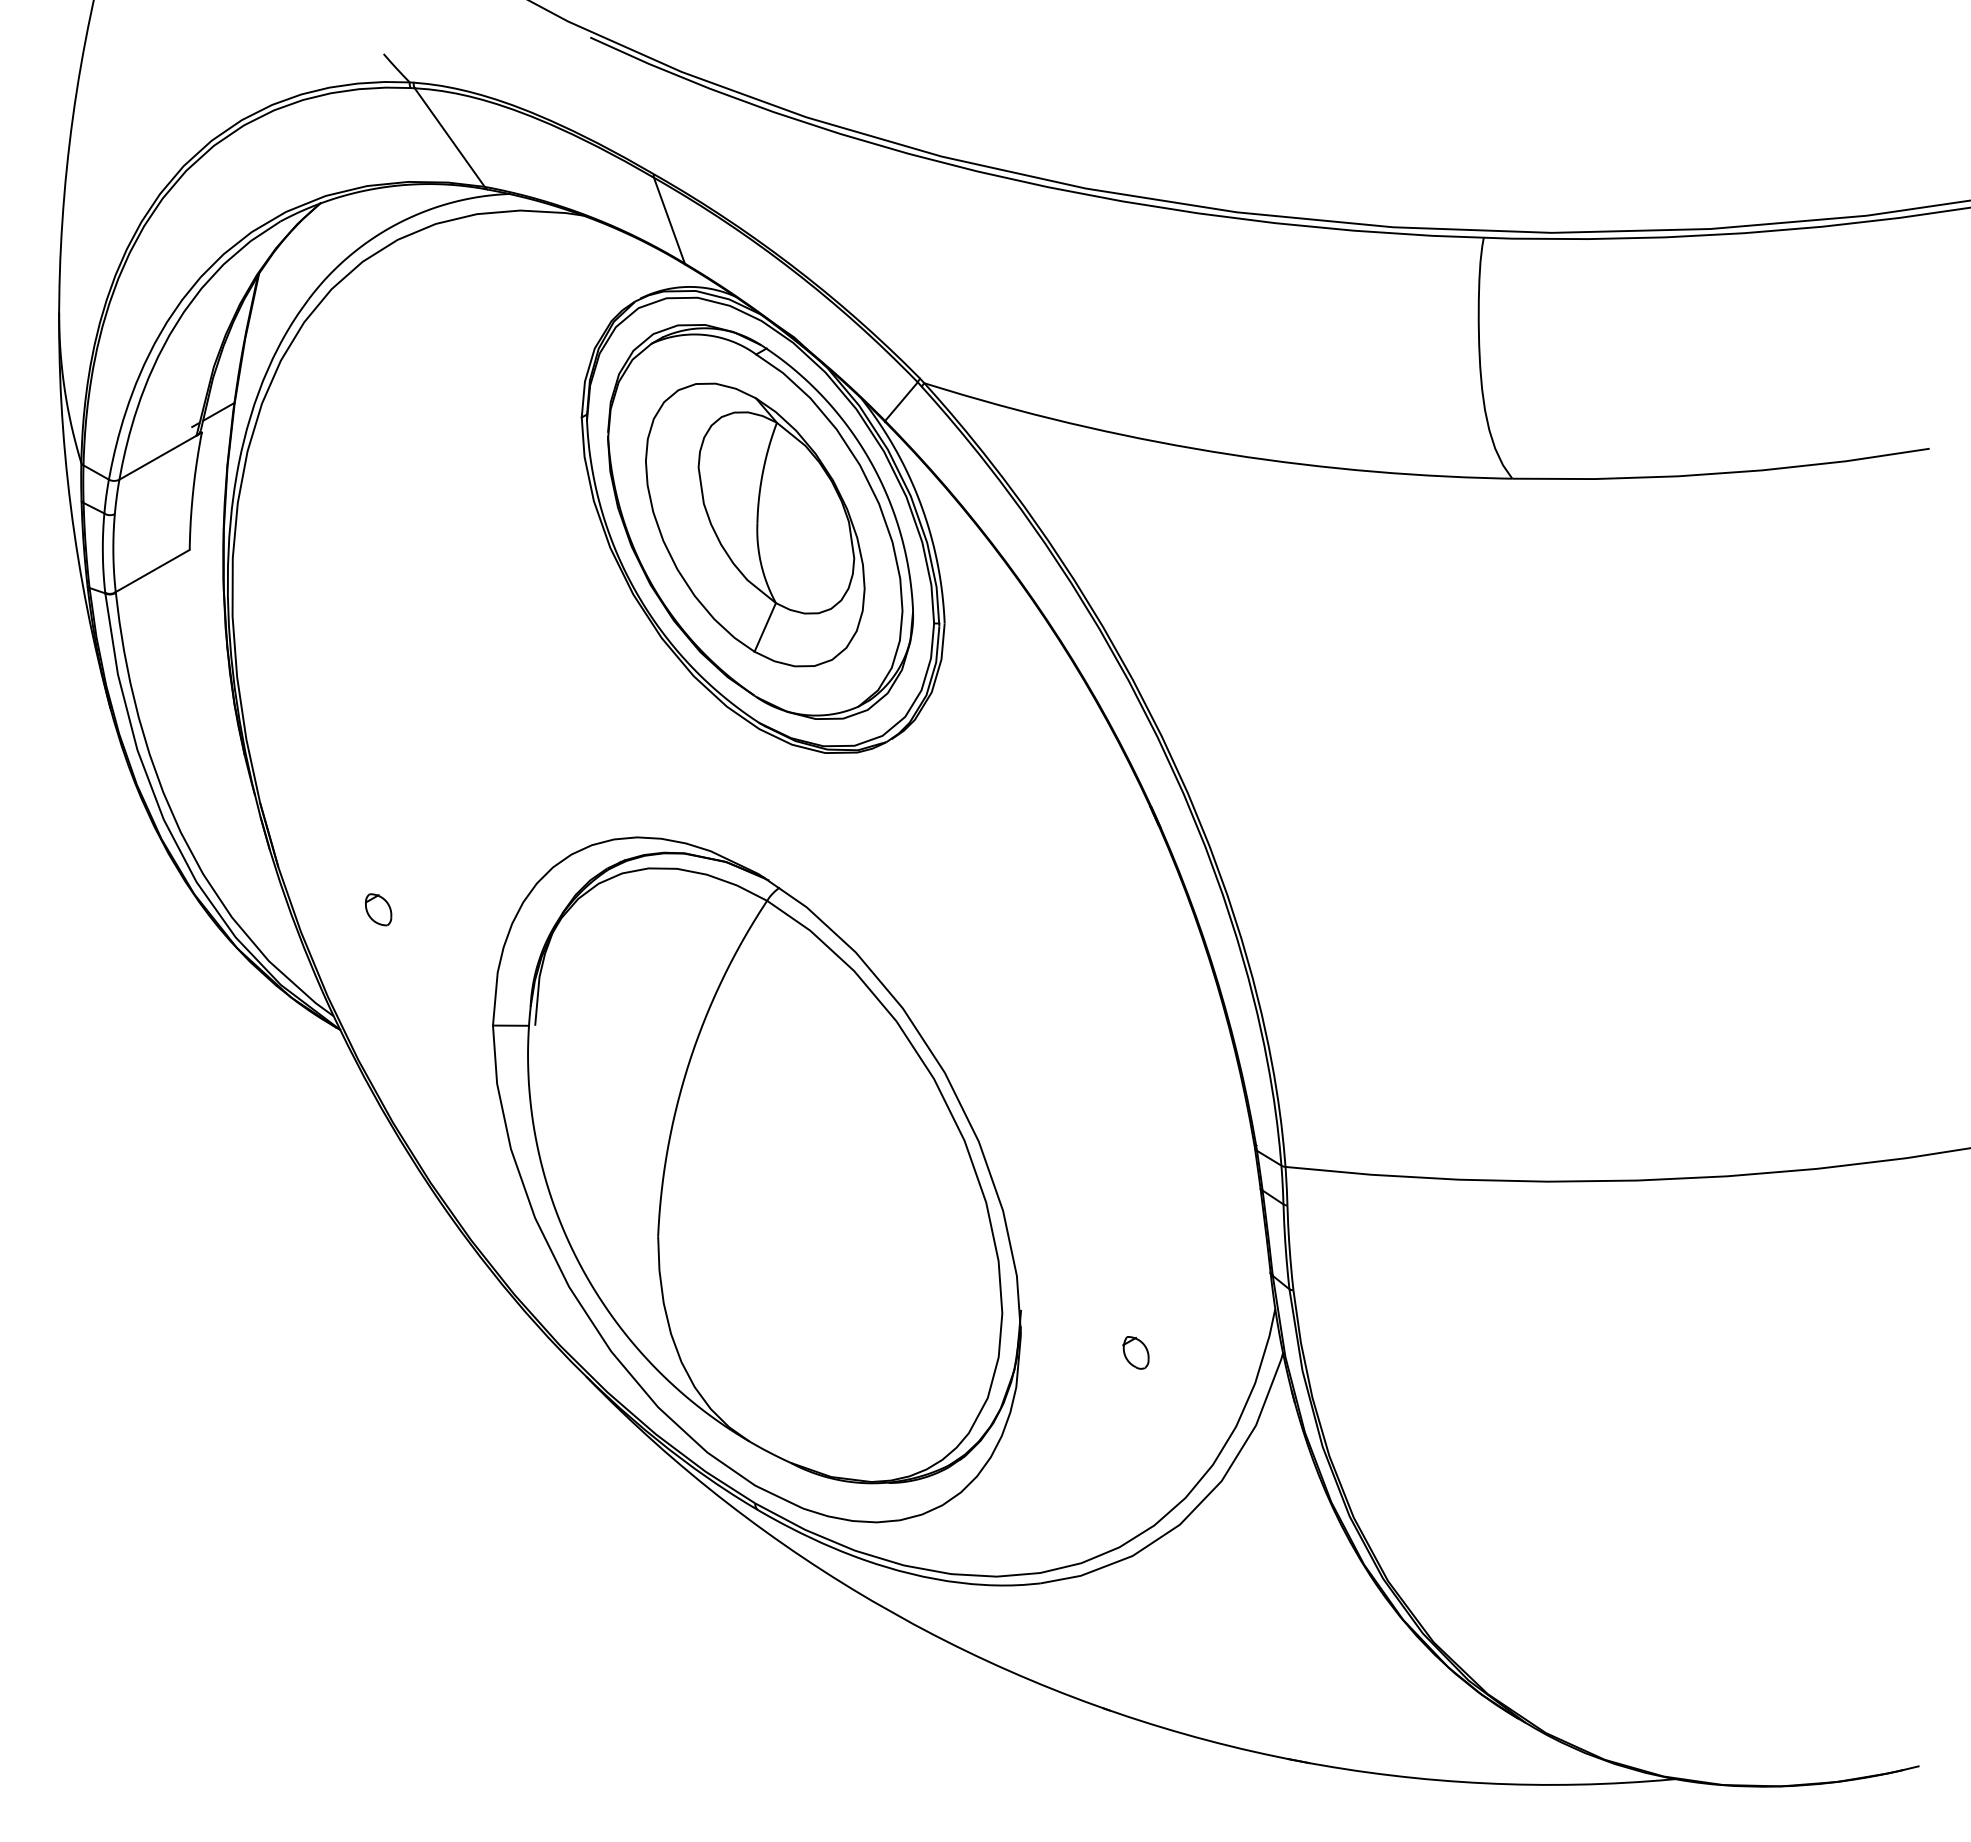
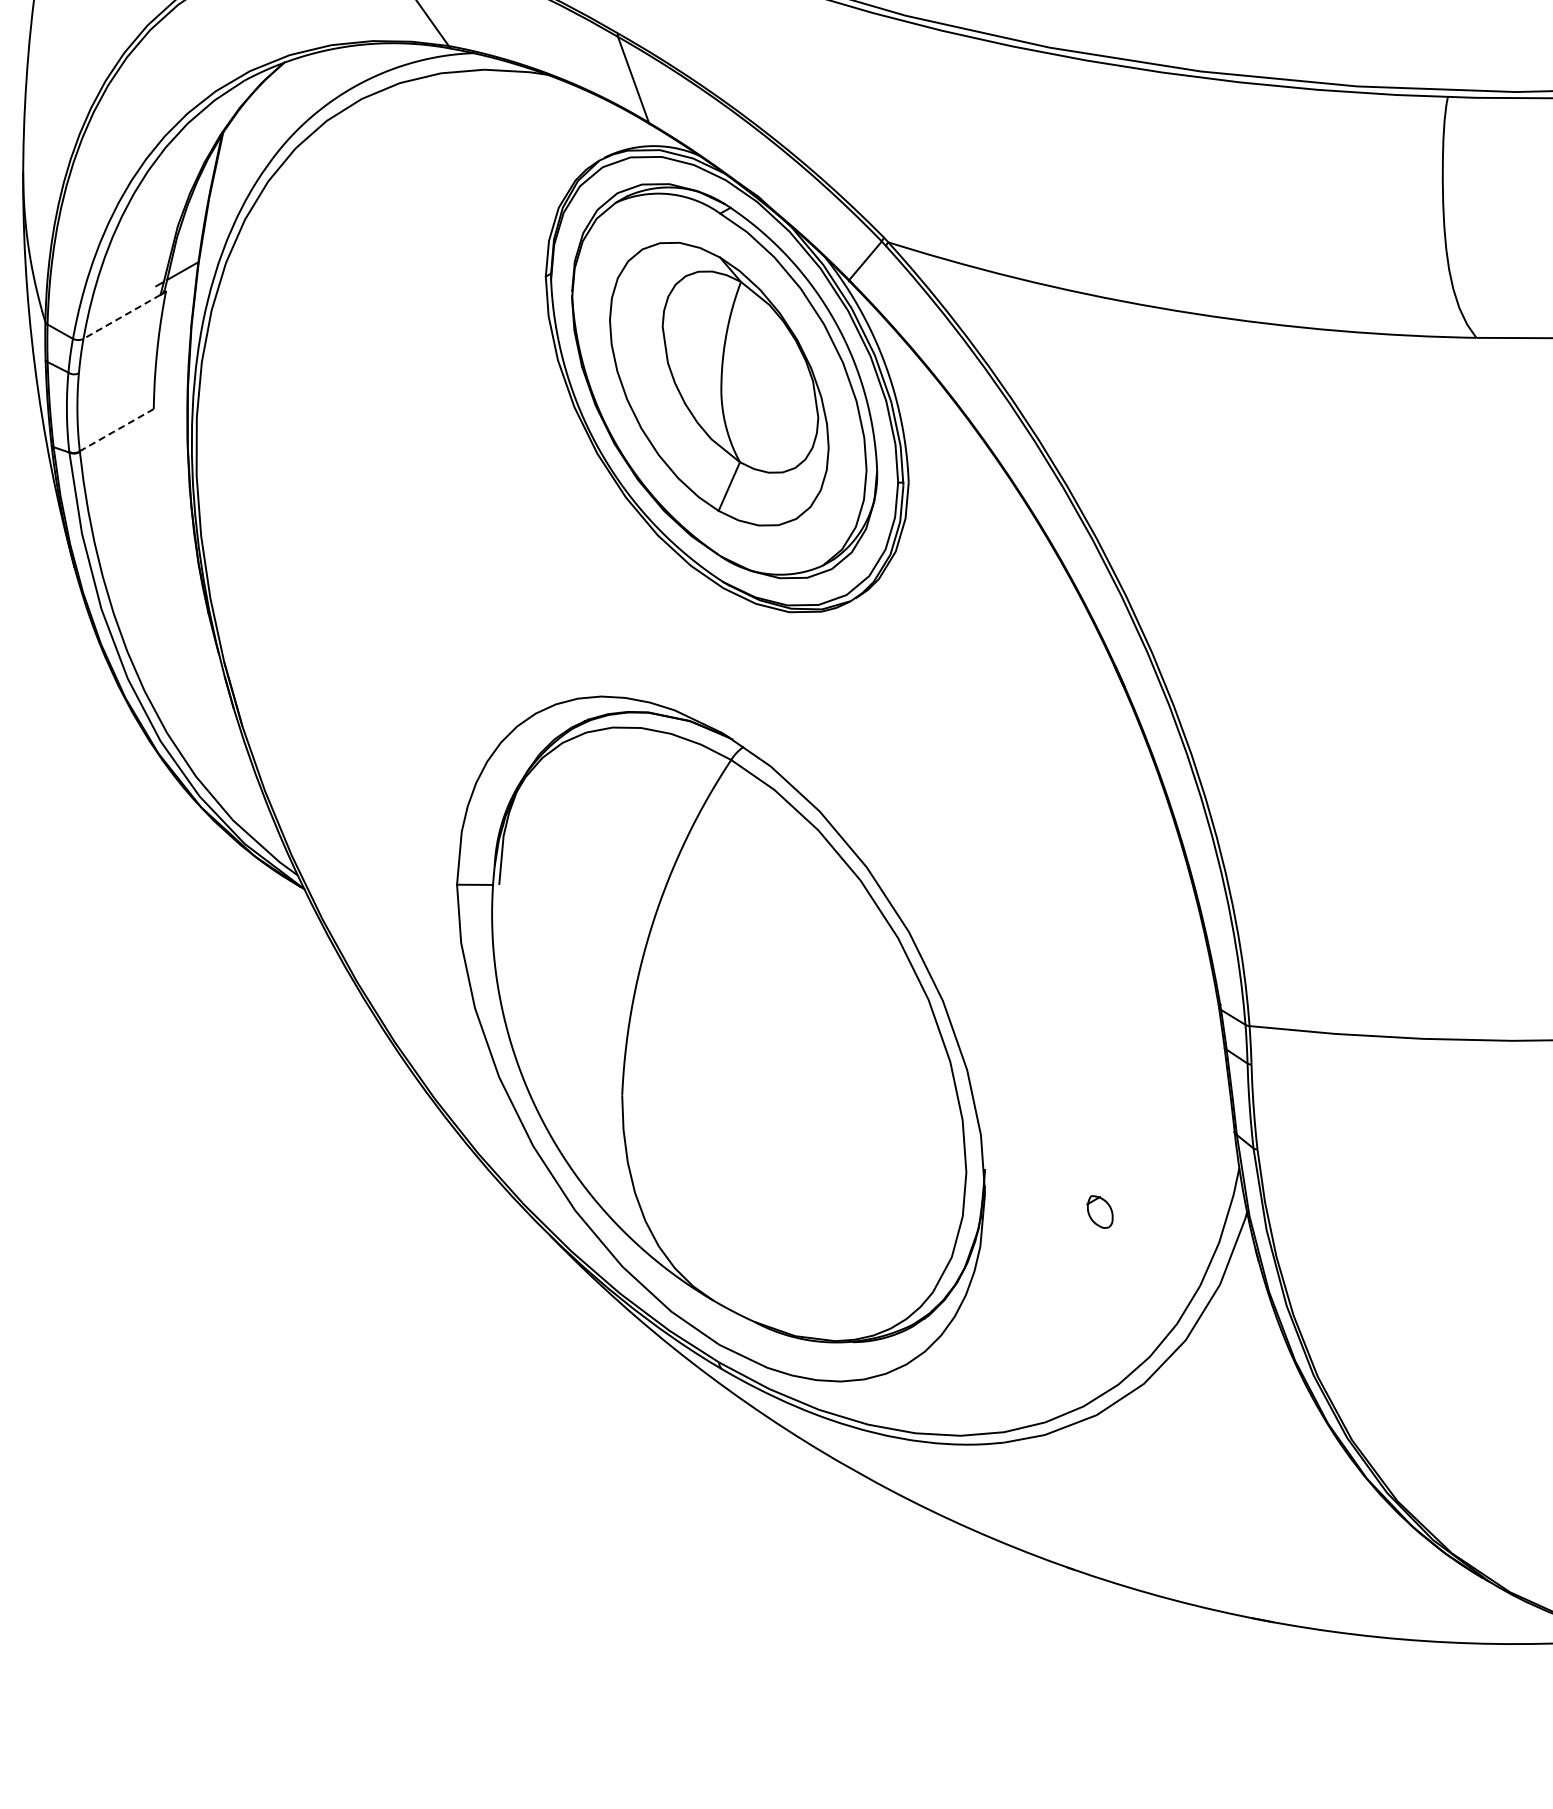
line: (157, 457) -> (121, 316), solid -> dashed
line: (152, 571) -> (116, 430), solid -> dashed
part: (378, 909) -> (342, 768), removed

